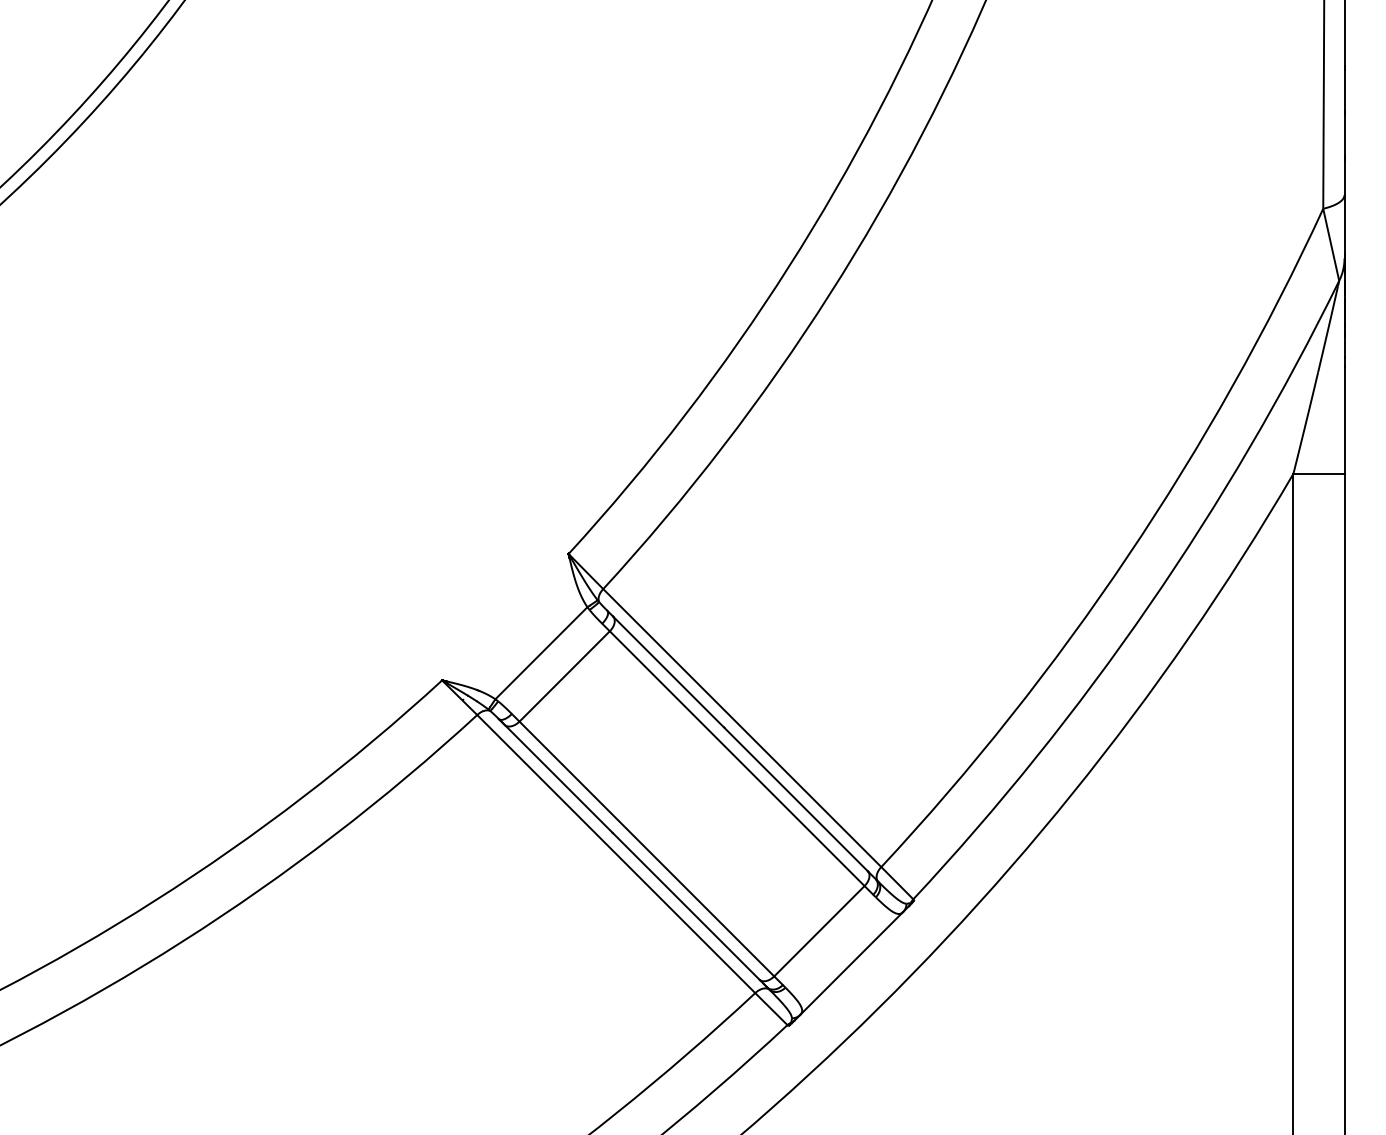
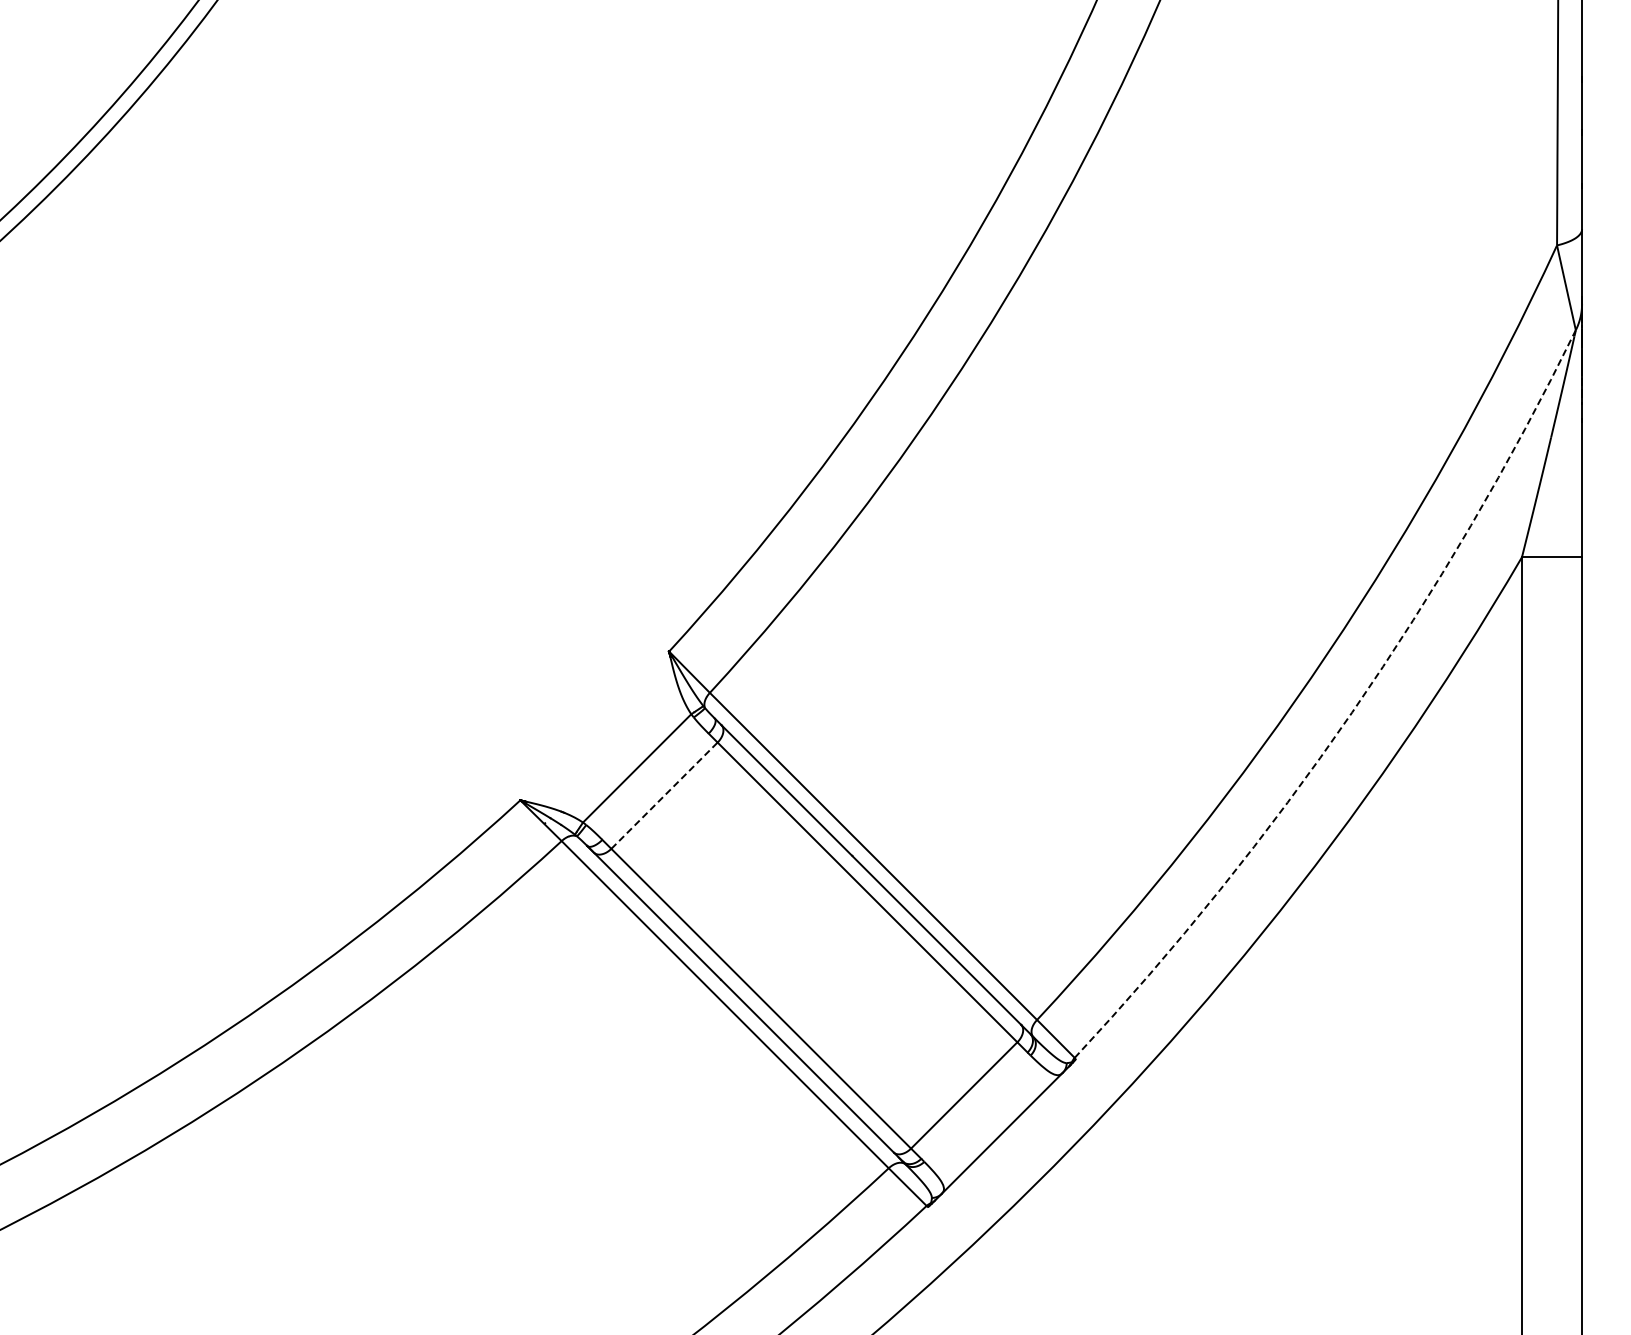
arc: (1149, 605) -> (1352, 712), solid -> dashed
line: (564, 676) -> (664, 795), solid -> dashed

